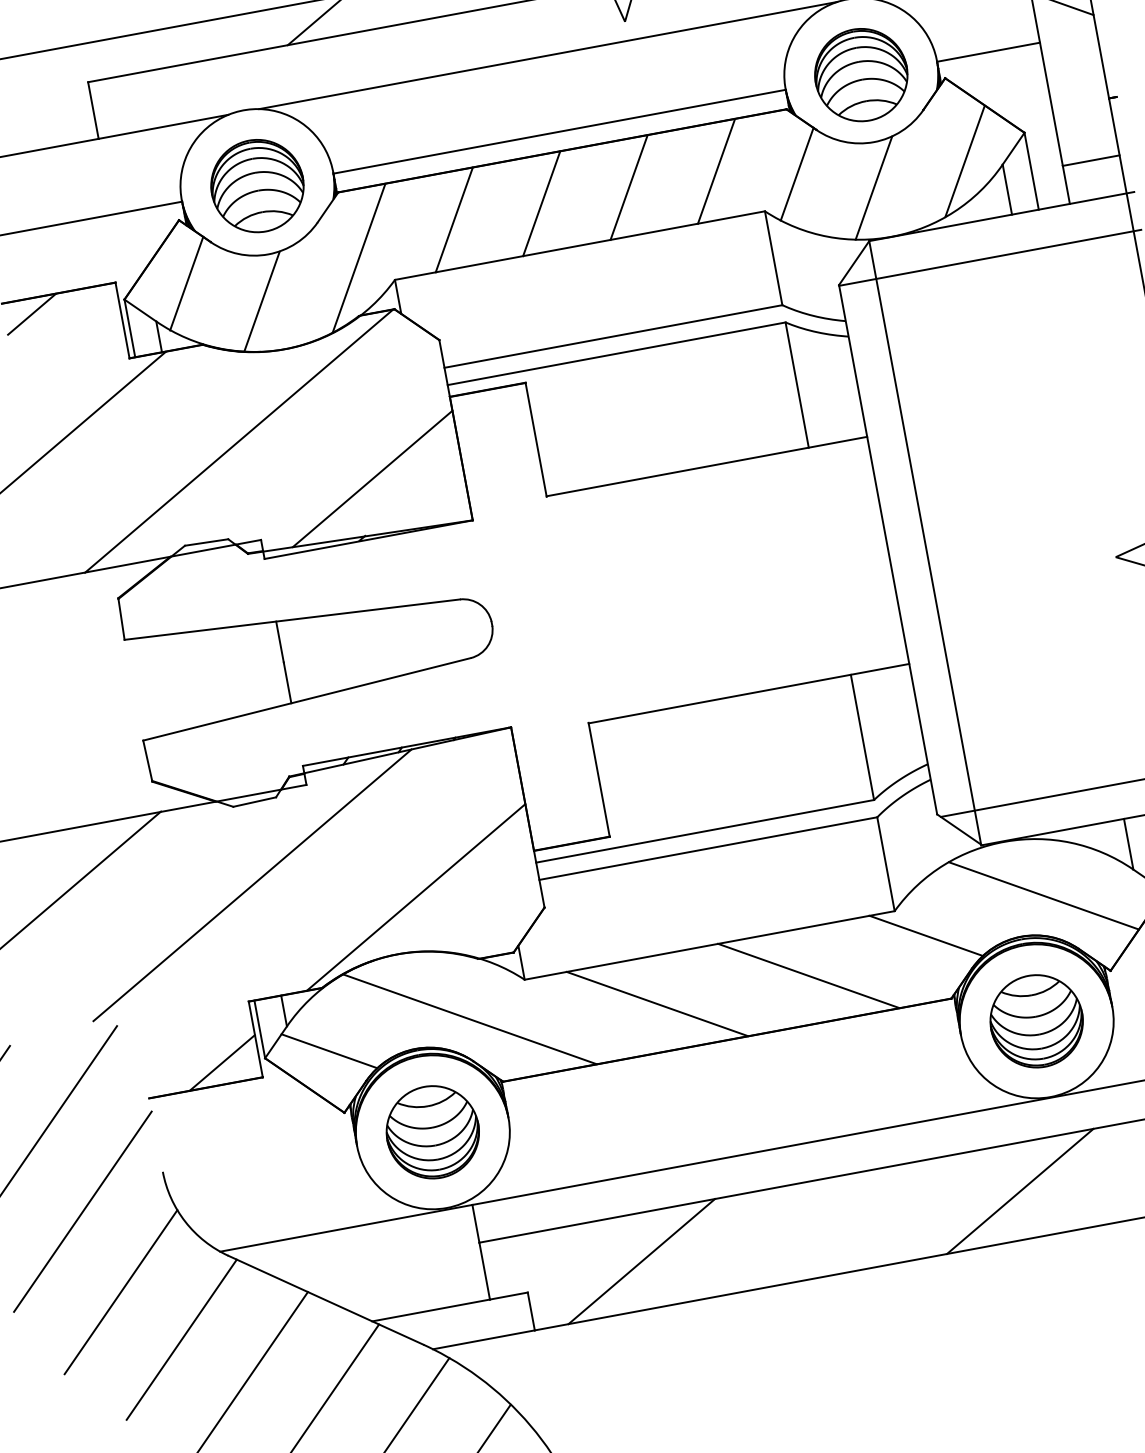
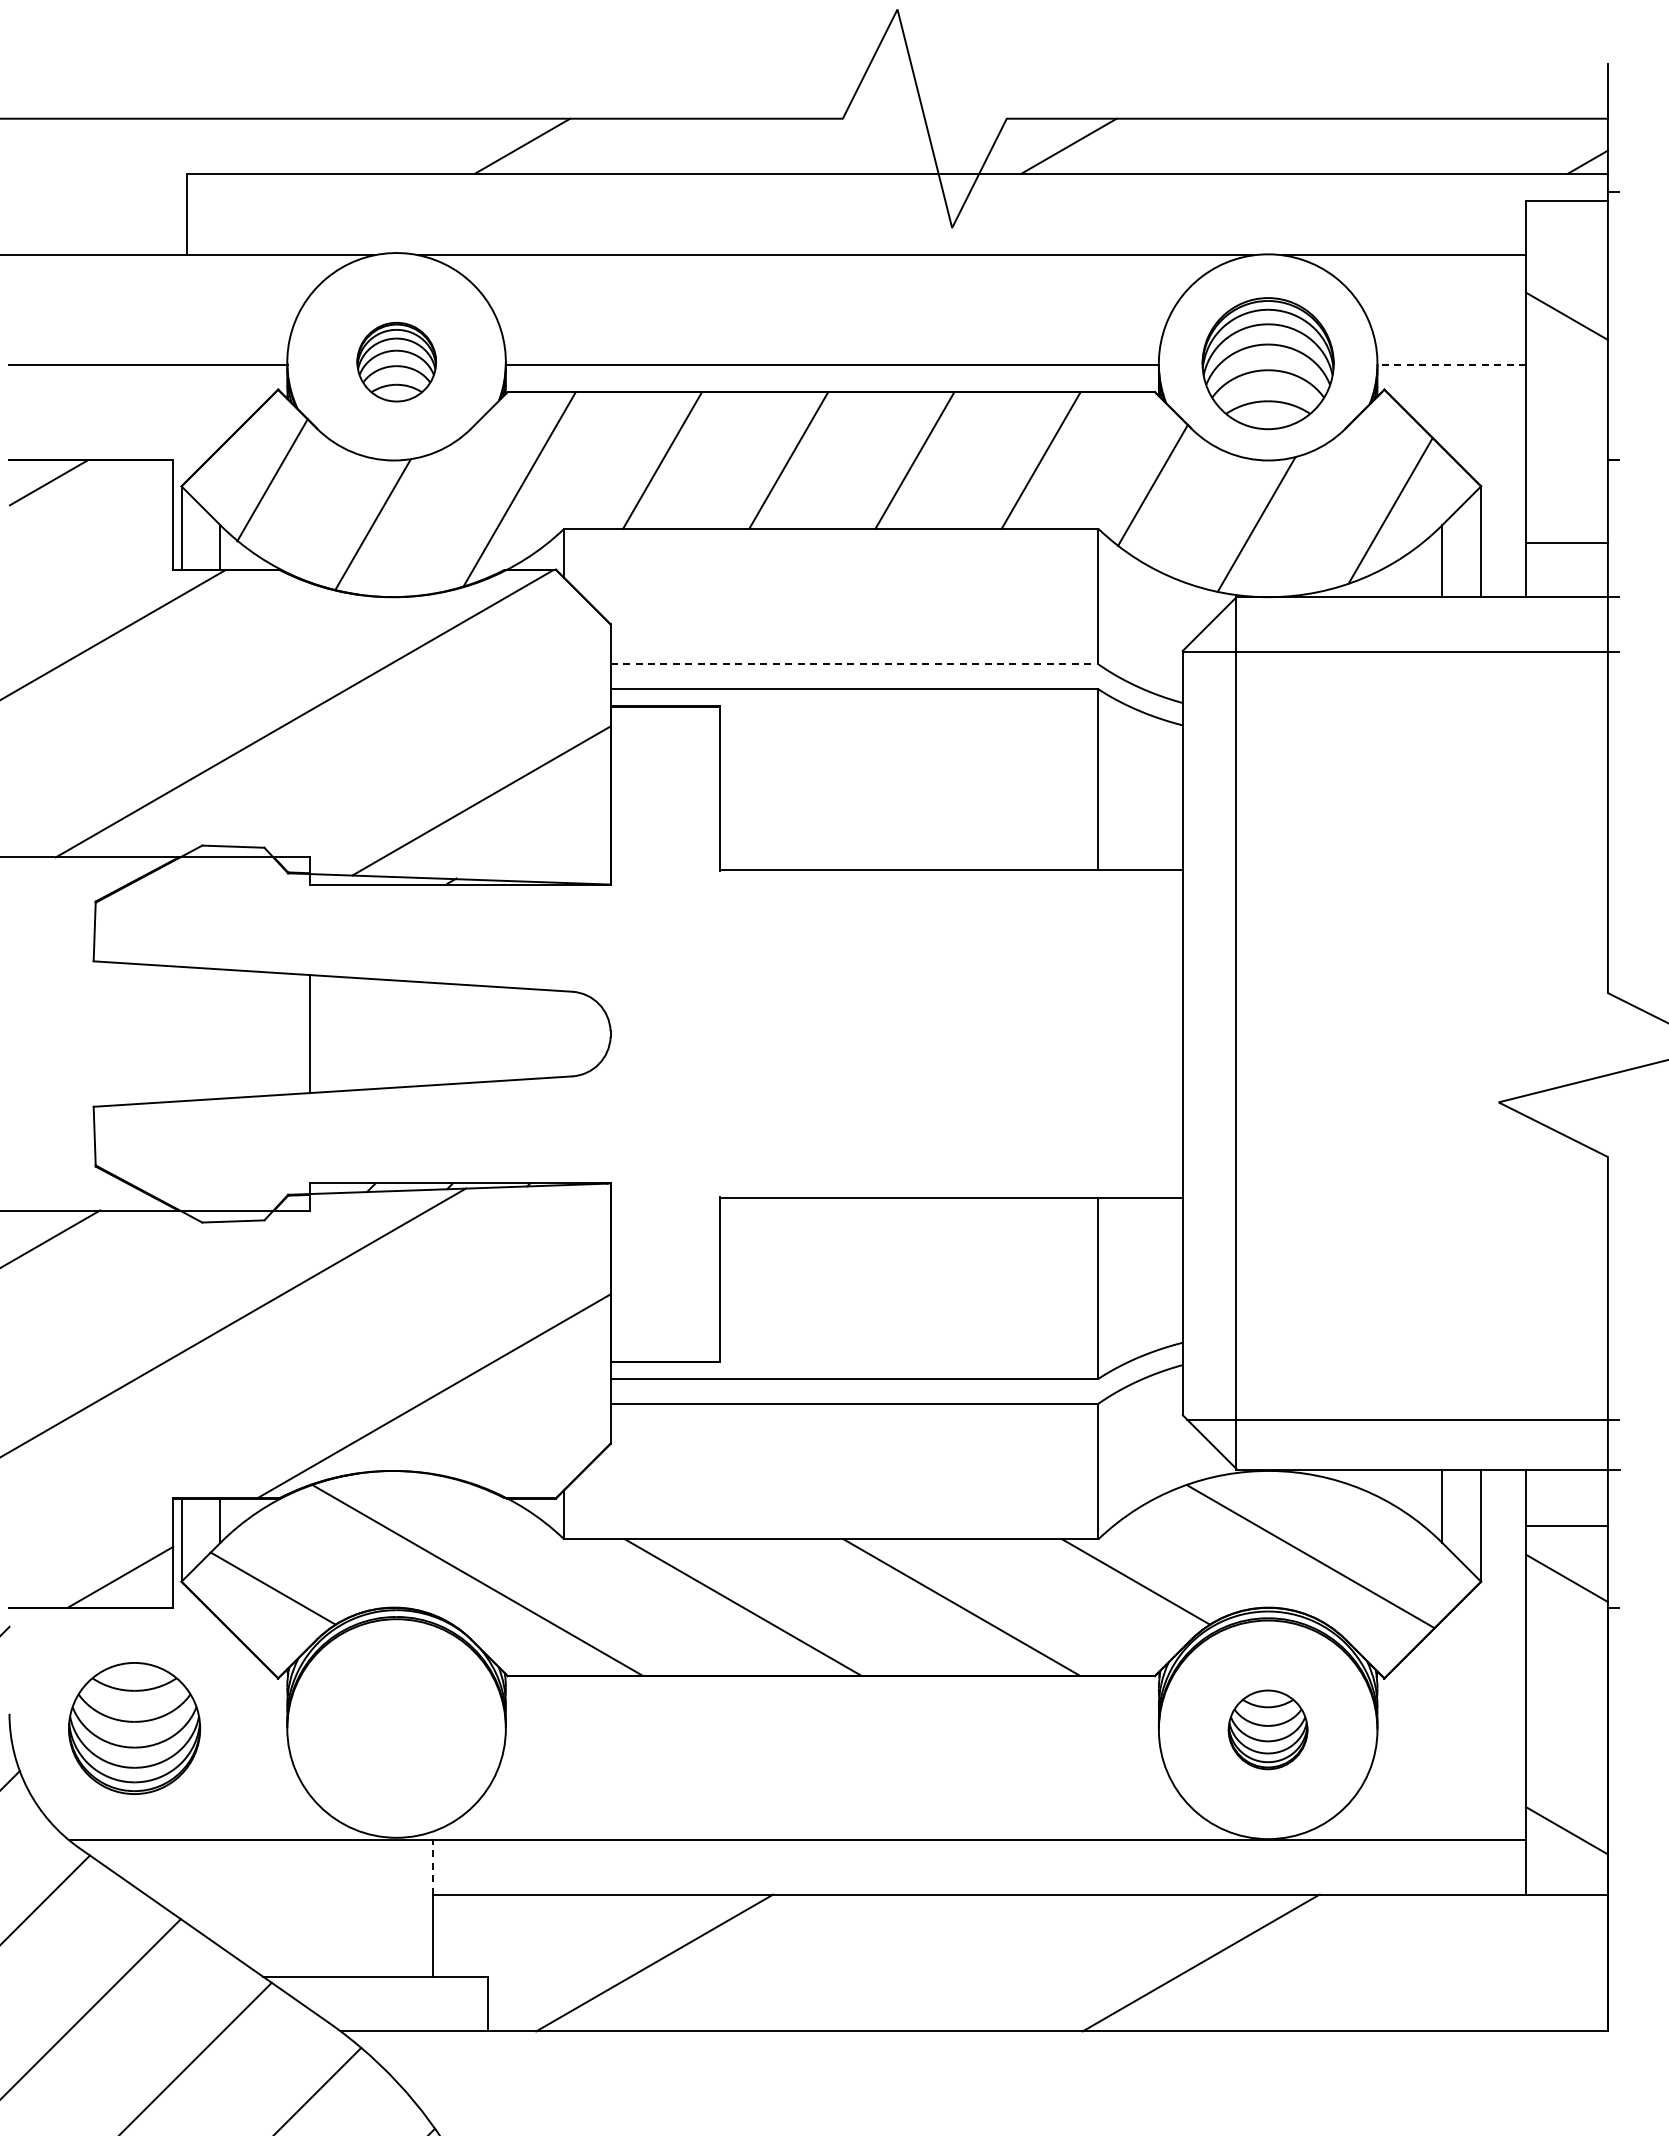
line: (988, 52) -> (1451, 364), solid -> dashed
part: (257, 185) -> (396, 361), size x0.6
line: (613, 336) -> (854, 664), solid -> dashed
part: (1036, 1021) -> (1267, 1729), size x0.6
part: (432, 1132) -> (134, 1728), moved
line: (476, 1223) -> (433, 1866), solid -> dashed

